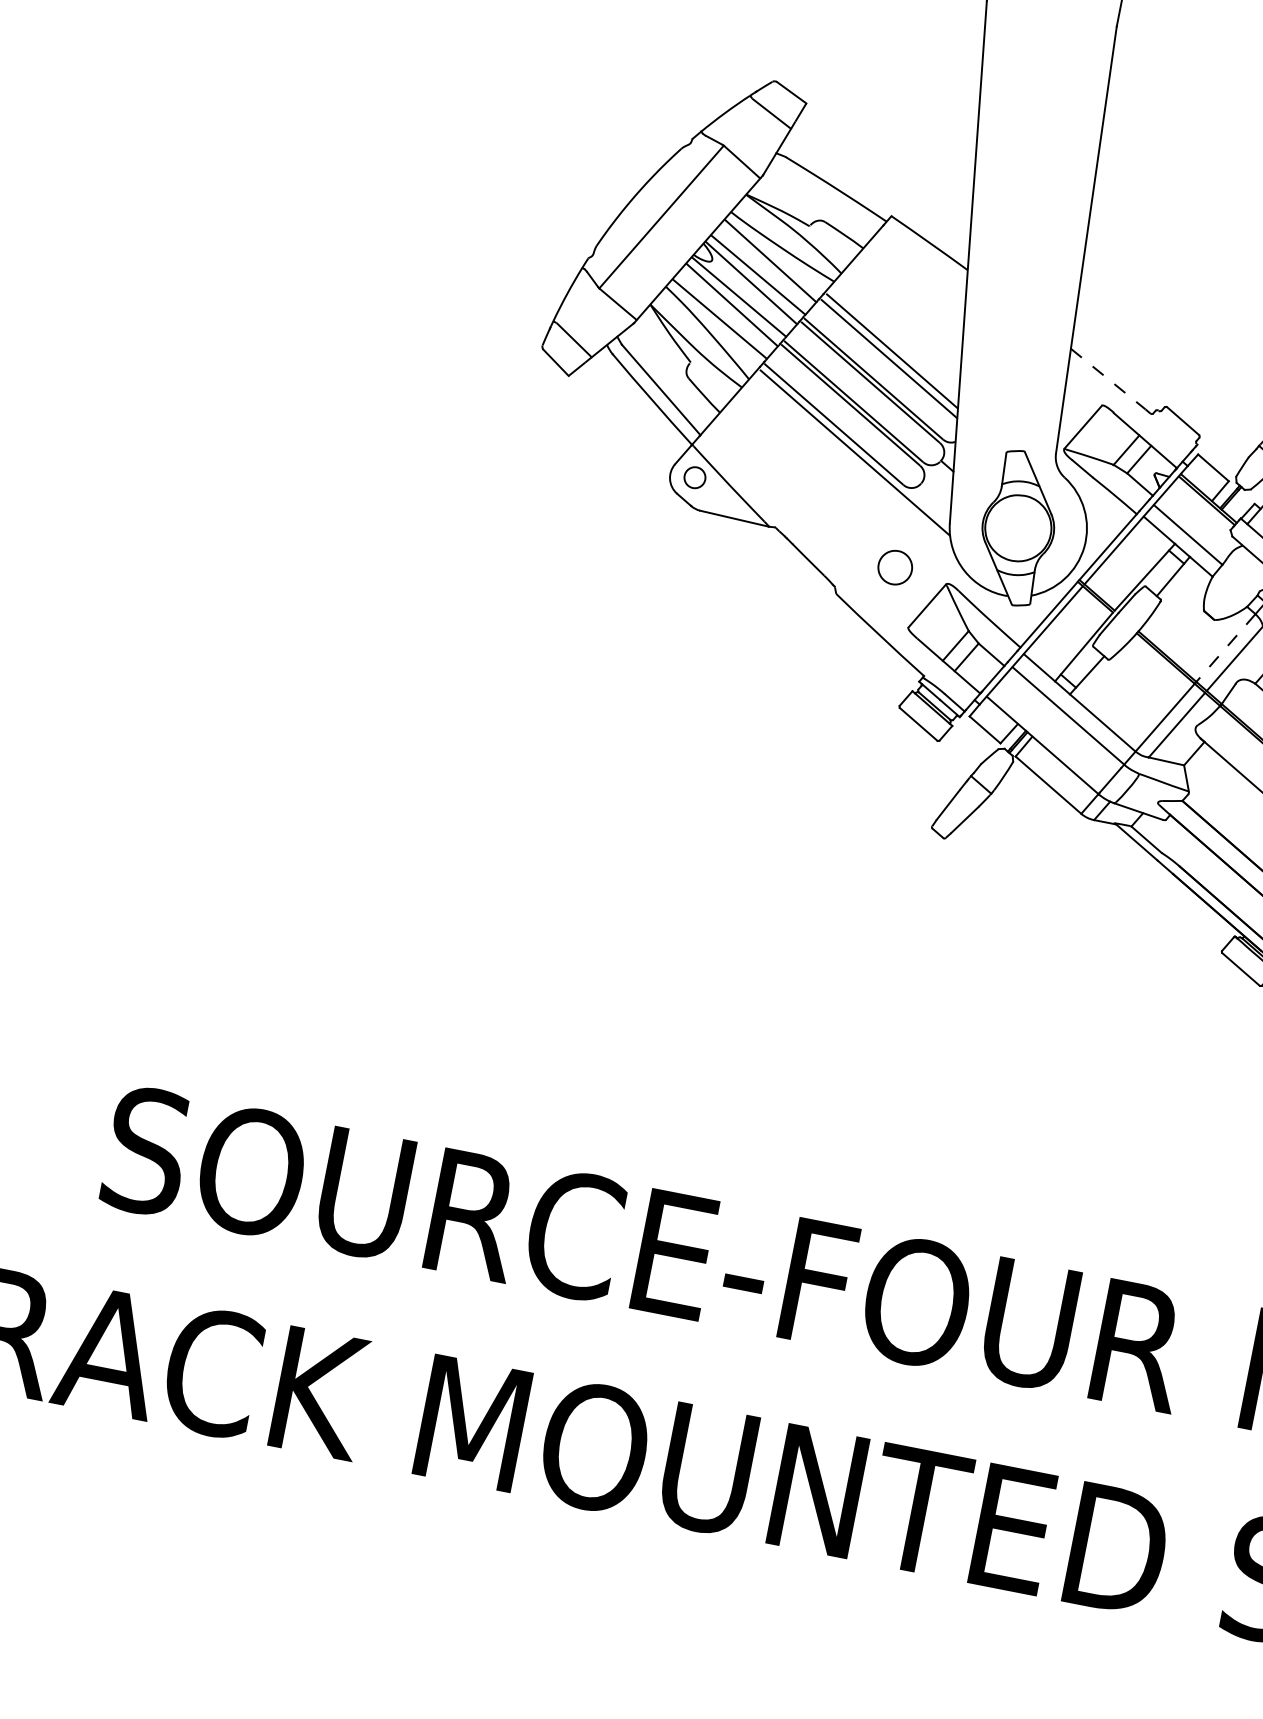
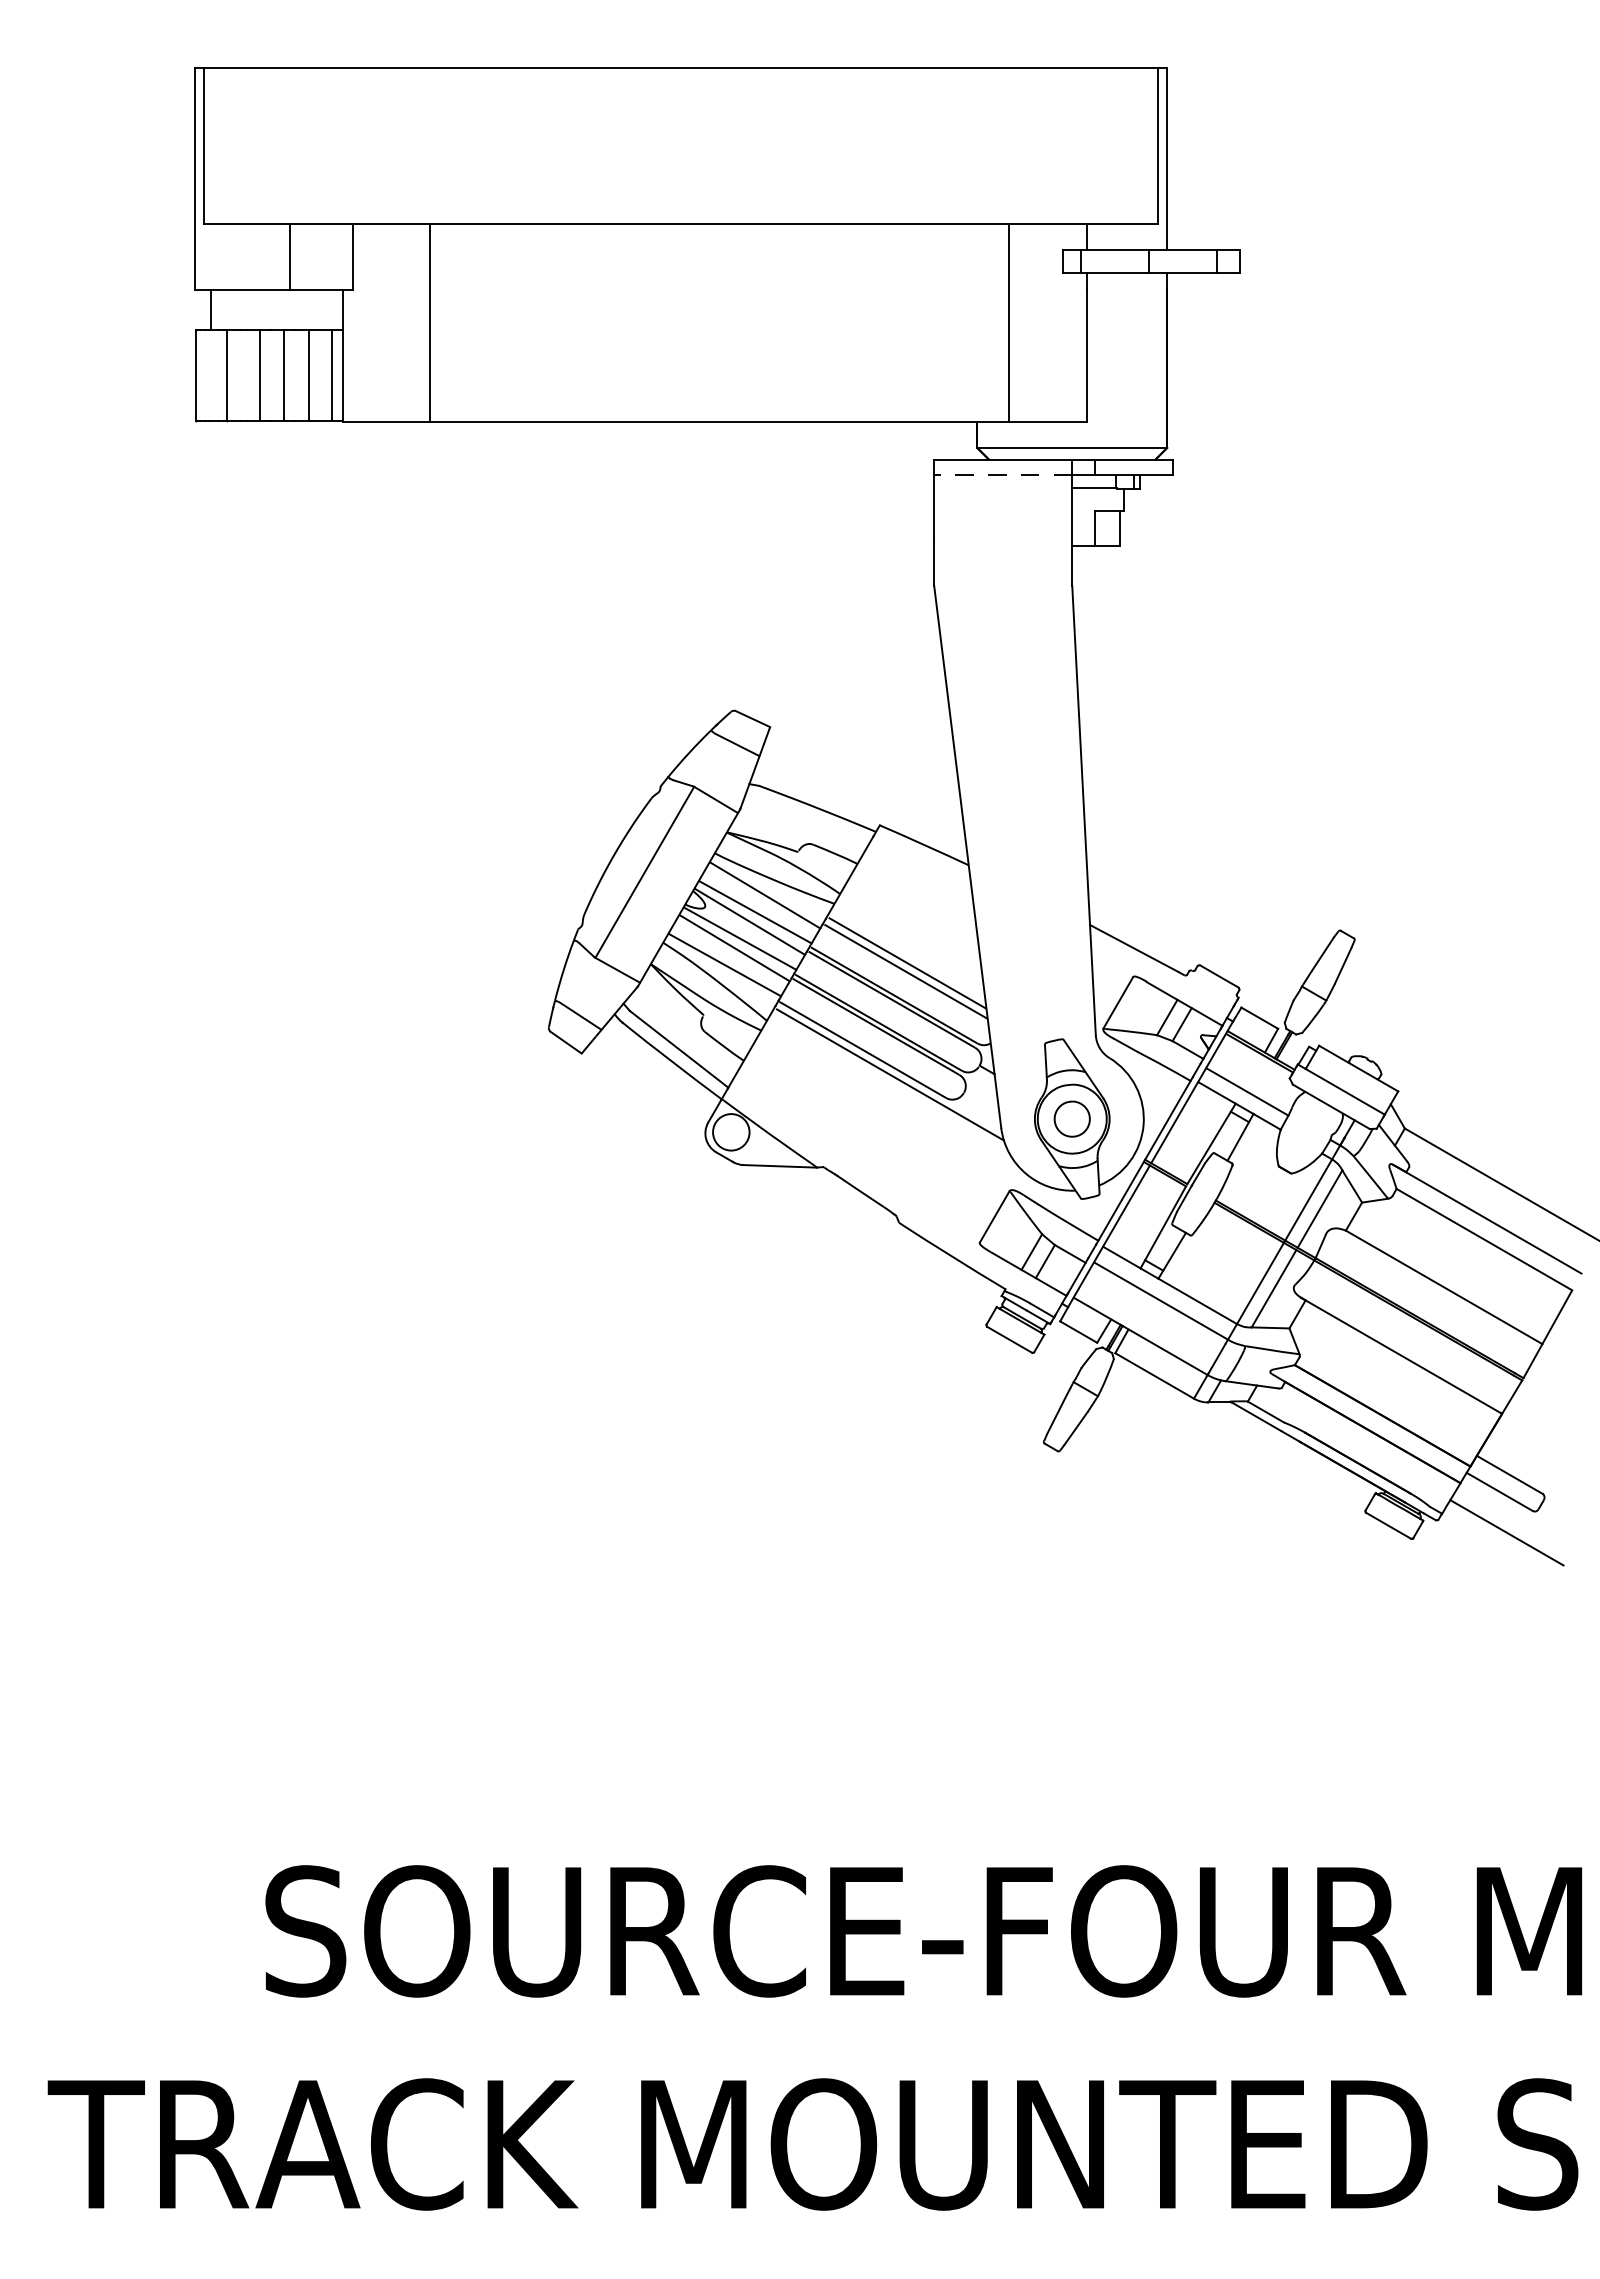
line: (1108, 379) -> (1134, 948), dashed -> solid
circle: (695, 477) -> (731, 1132), size x1.67
part: (894, 566) -> (1071, 1118), moved
line: (1225, 647) -> (1308, 1199), dashed -> solid

